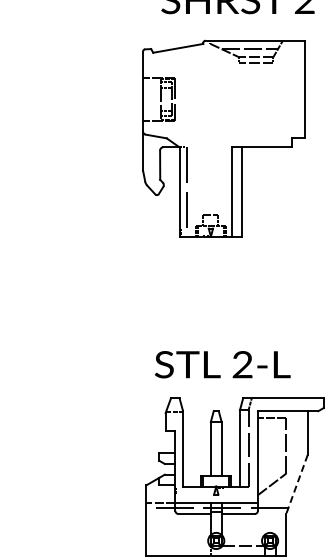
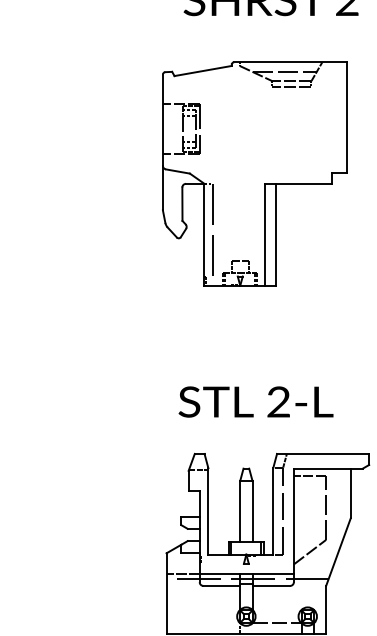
part: (223, 138) -> (254, 173), moved
text: (222, 364) -> (255, 401), moved
line: (296, 484) -> (337, 552), dashed -> solid

